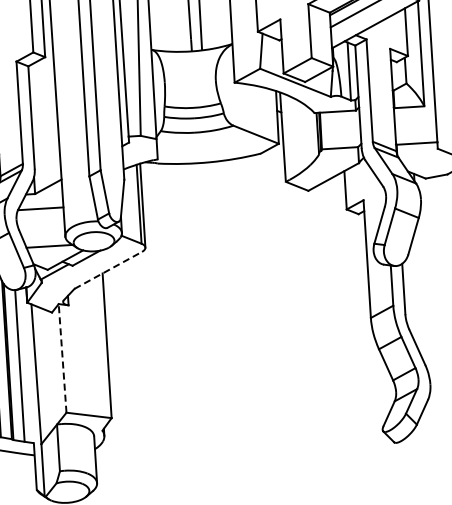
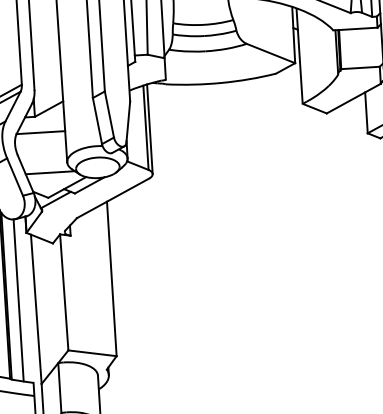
line: (108, 270) -> (113, 198), dashed -> solid
line: (62, 357) -> (64, 291), dashed -> solid

